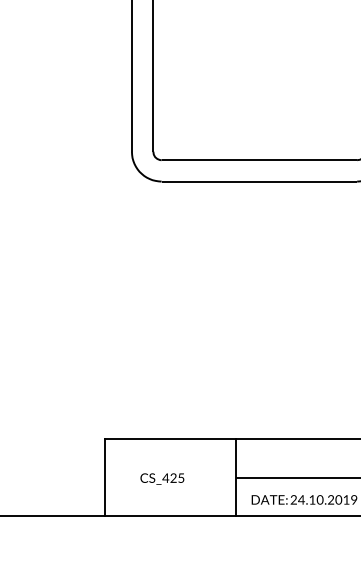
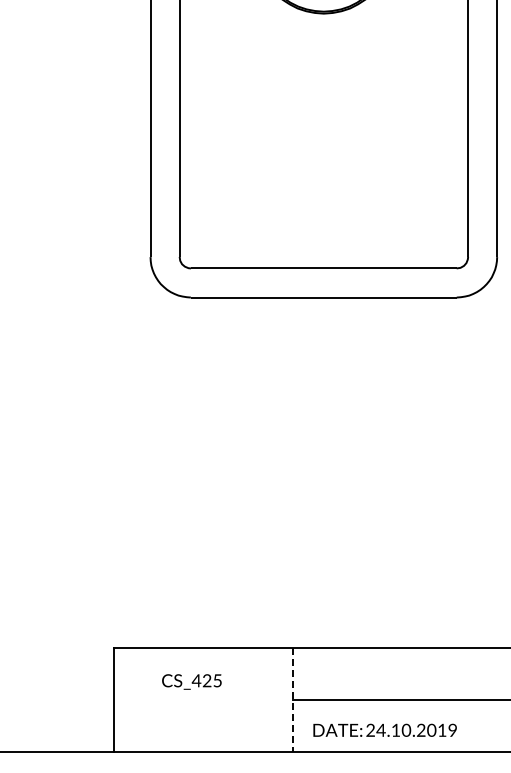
line: (236, 477) -> (292, 700), solid -> dashed
text: (162, 478) -> (191, 681), moved

